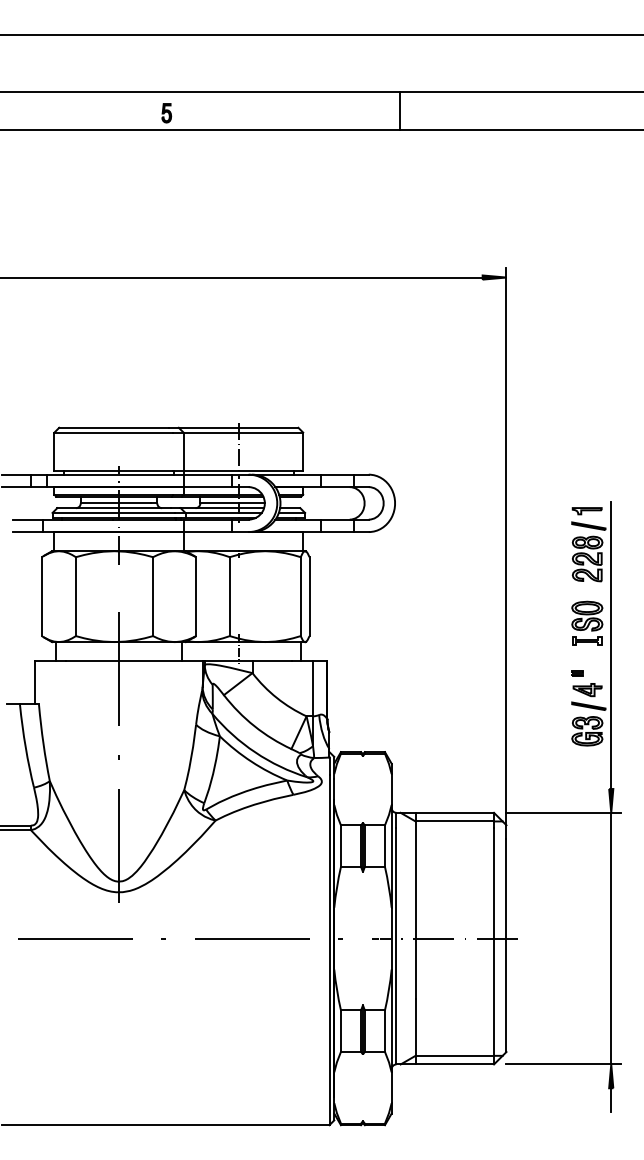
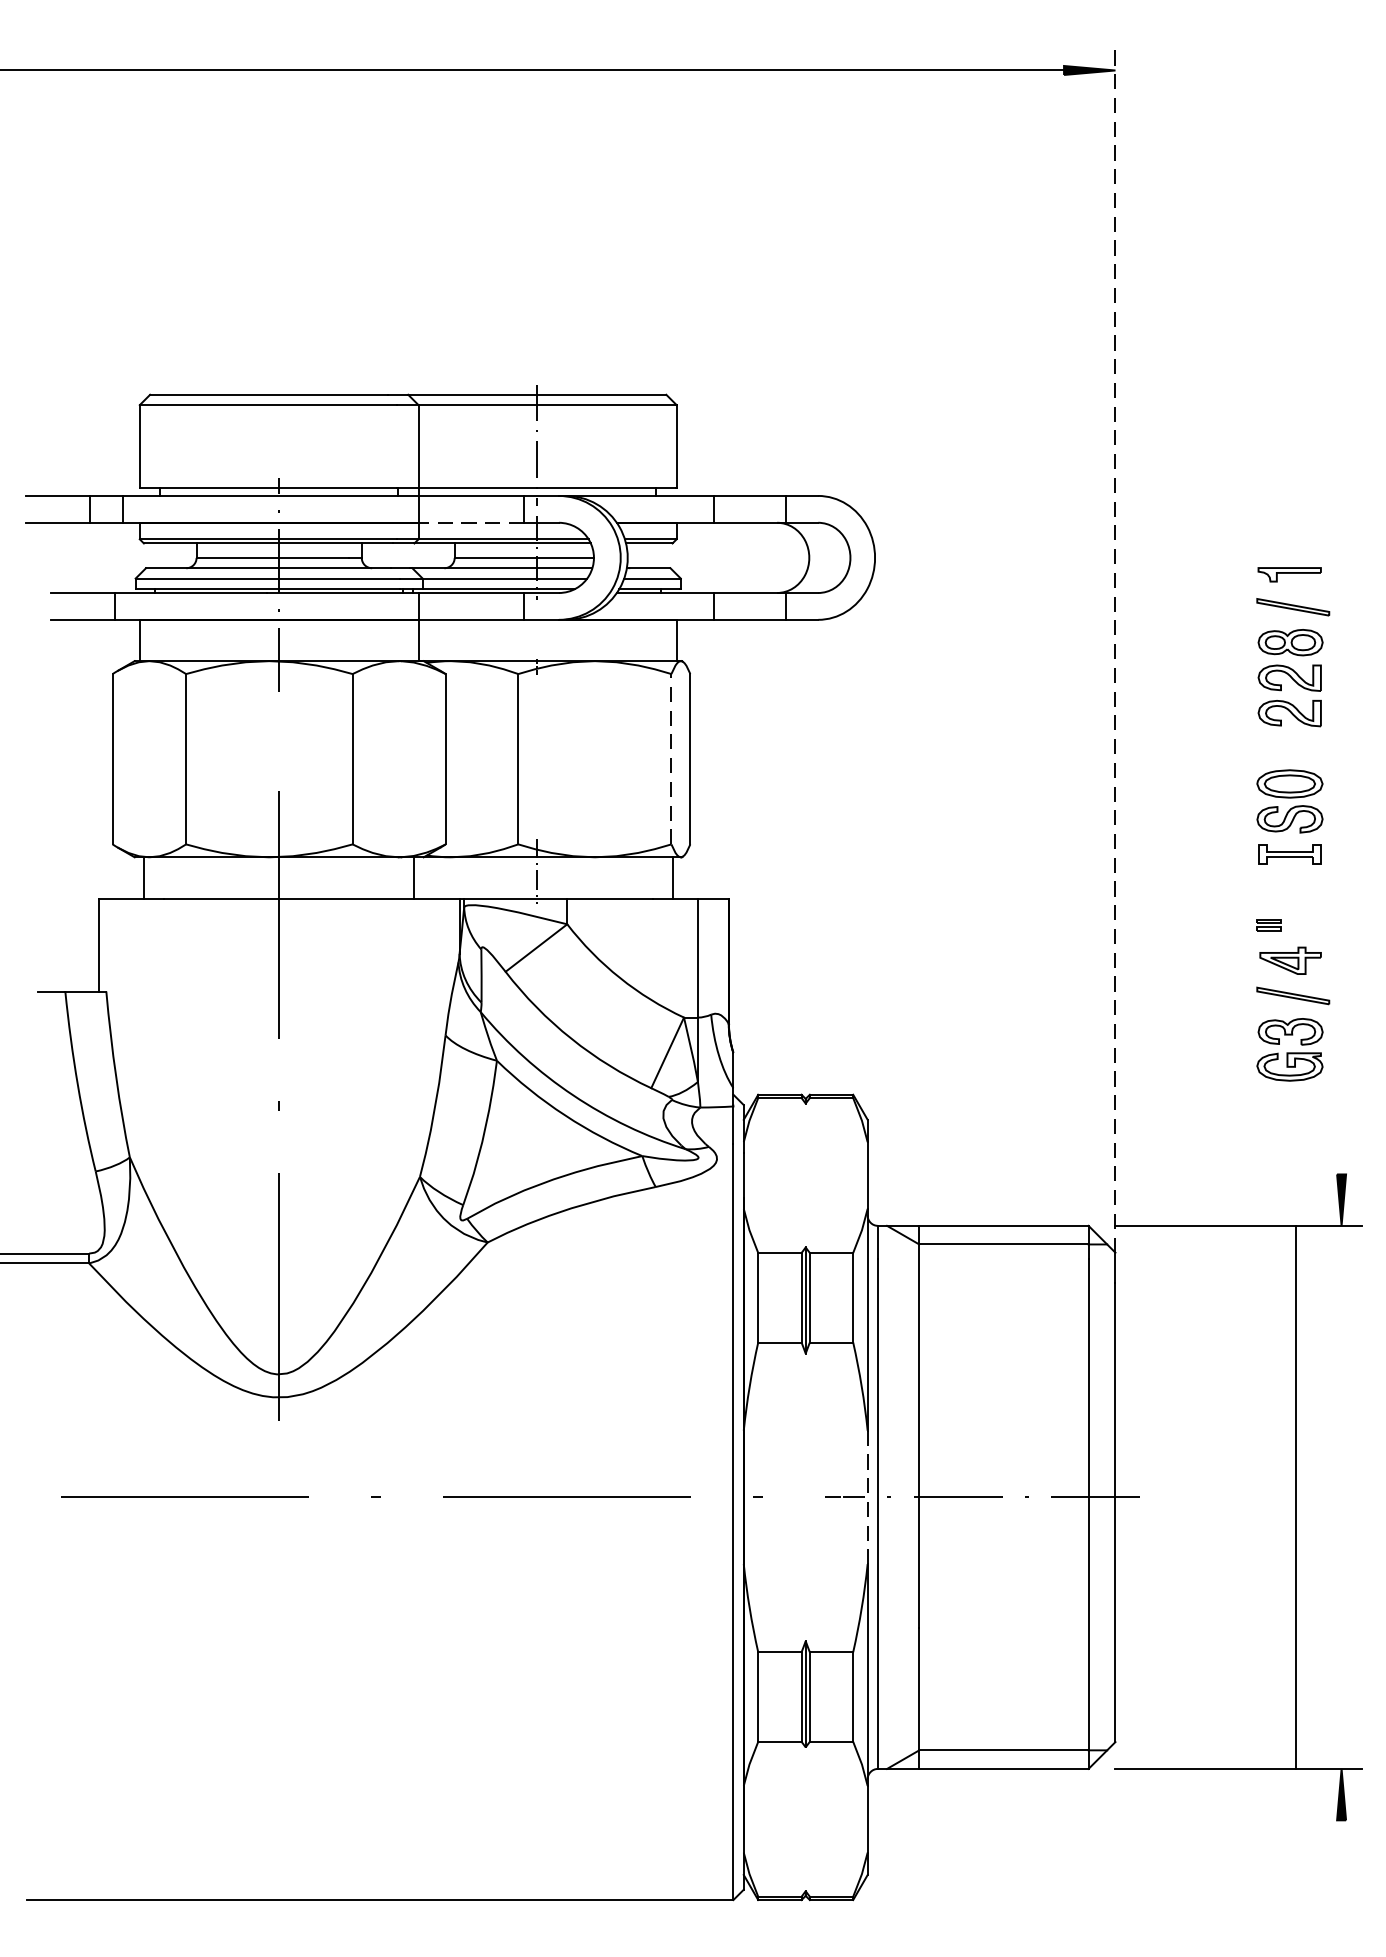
line: (207, 487) -> (470, 523), solid -> dashed
line: (506, 546) -> (1115, 650), solid -> dashed
line: (300, 596) -> (670, 758), solid -> dashed
line: (611, 645) -> (1342, 864), removed
line: (391, 938) -> (867, 1497), solid -> dashed
line: (611, 938) -> (1296, 1497), moved
line: (611, 1100) -> (1342, 1846), removed

